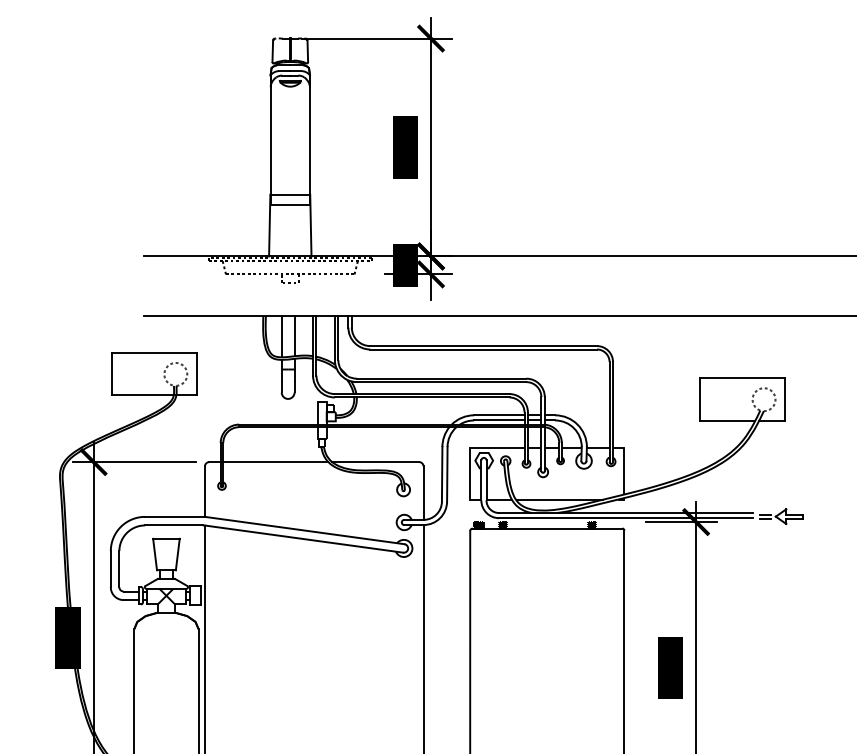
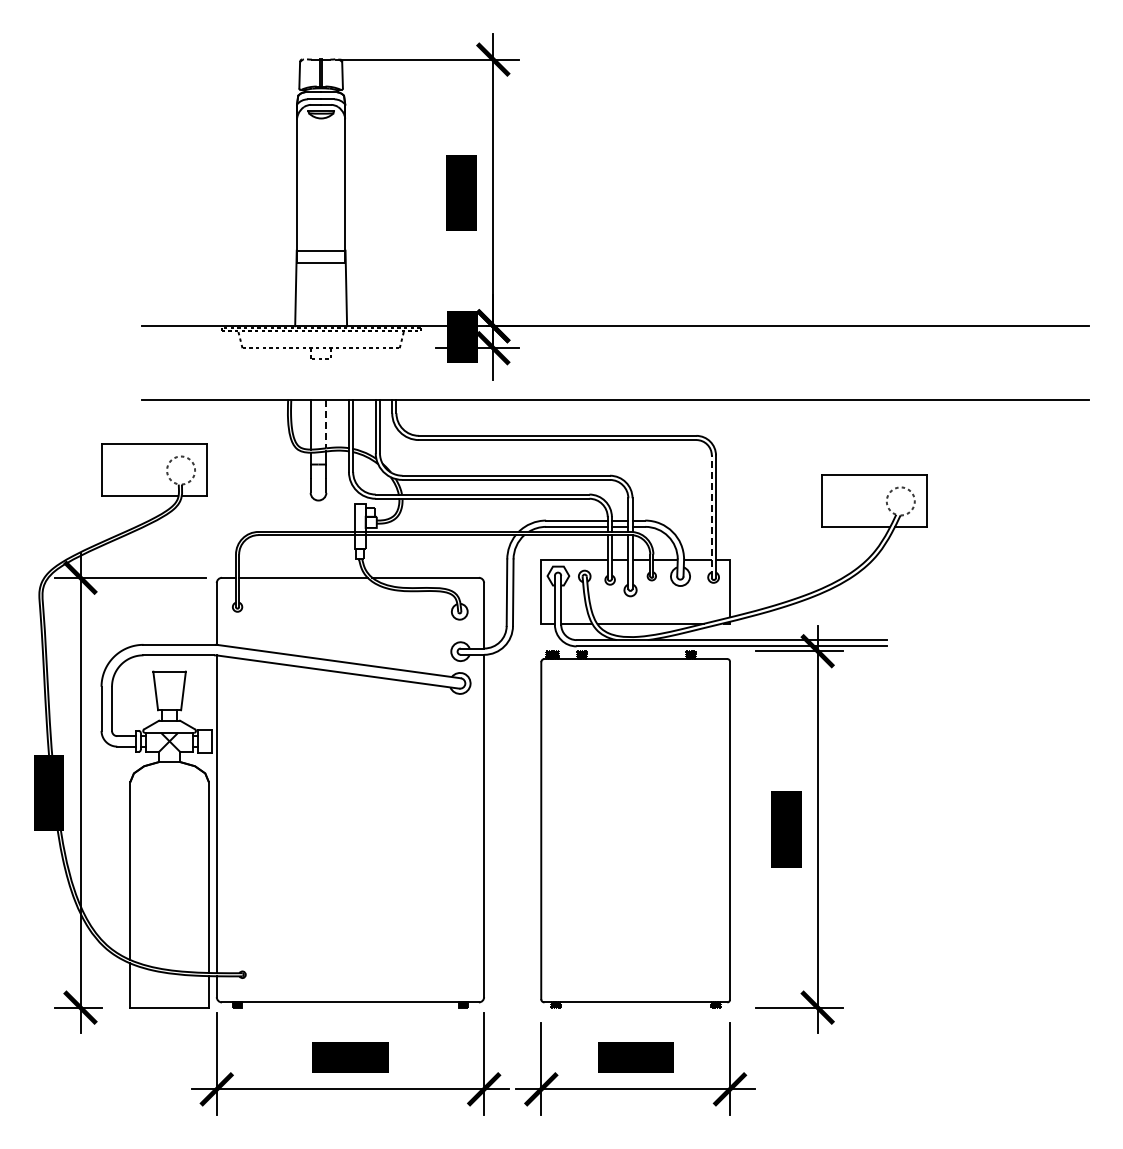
line: (294, 336) -> (326, 424), solid -> dashed
line: (609, 411) -> (711, 516), solid -> dashed
part: (781, 516) -> (922, 644), removed

